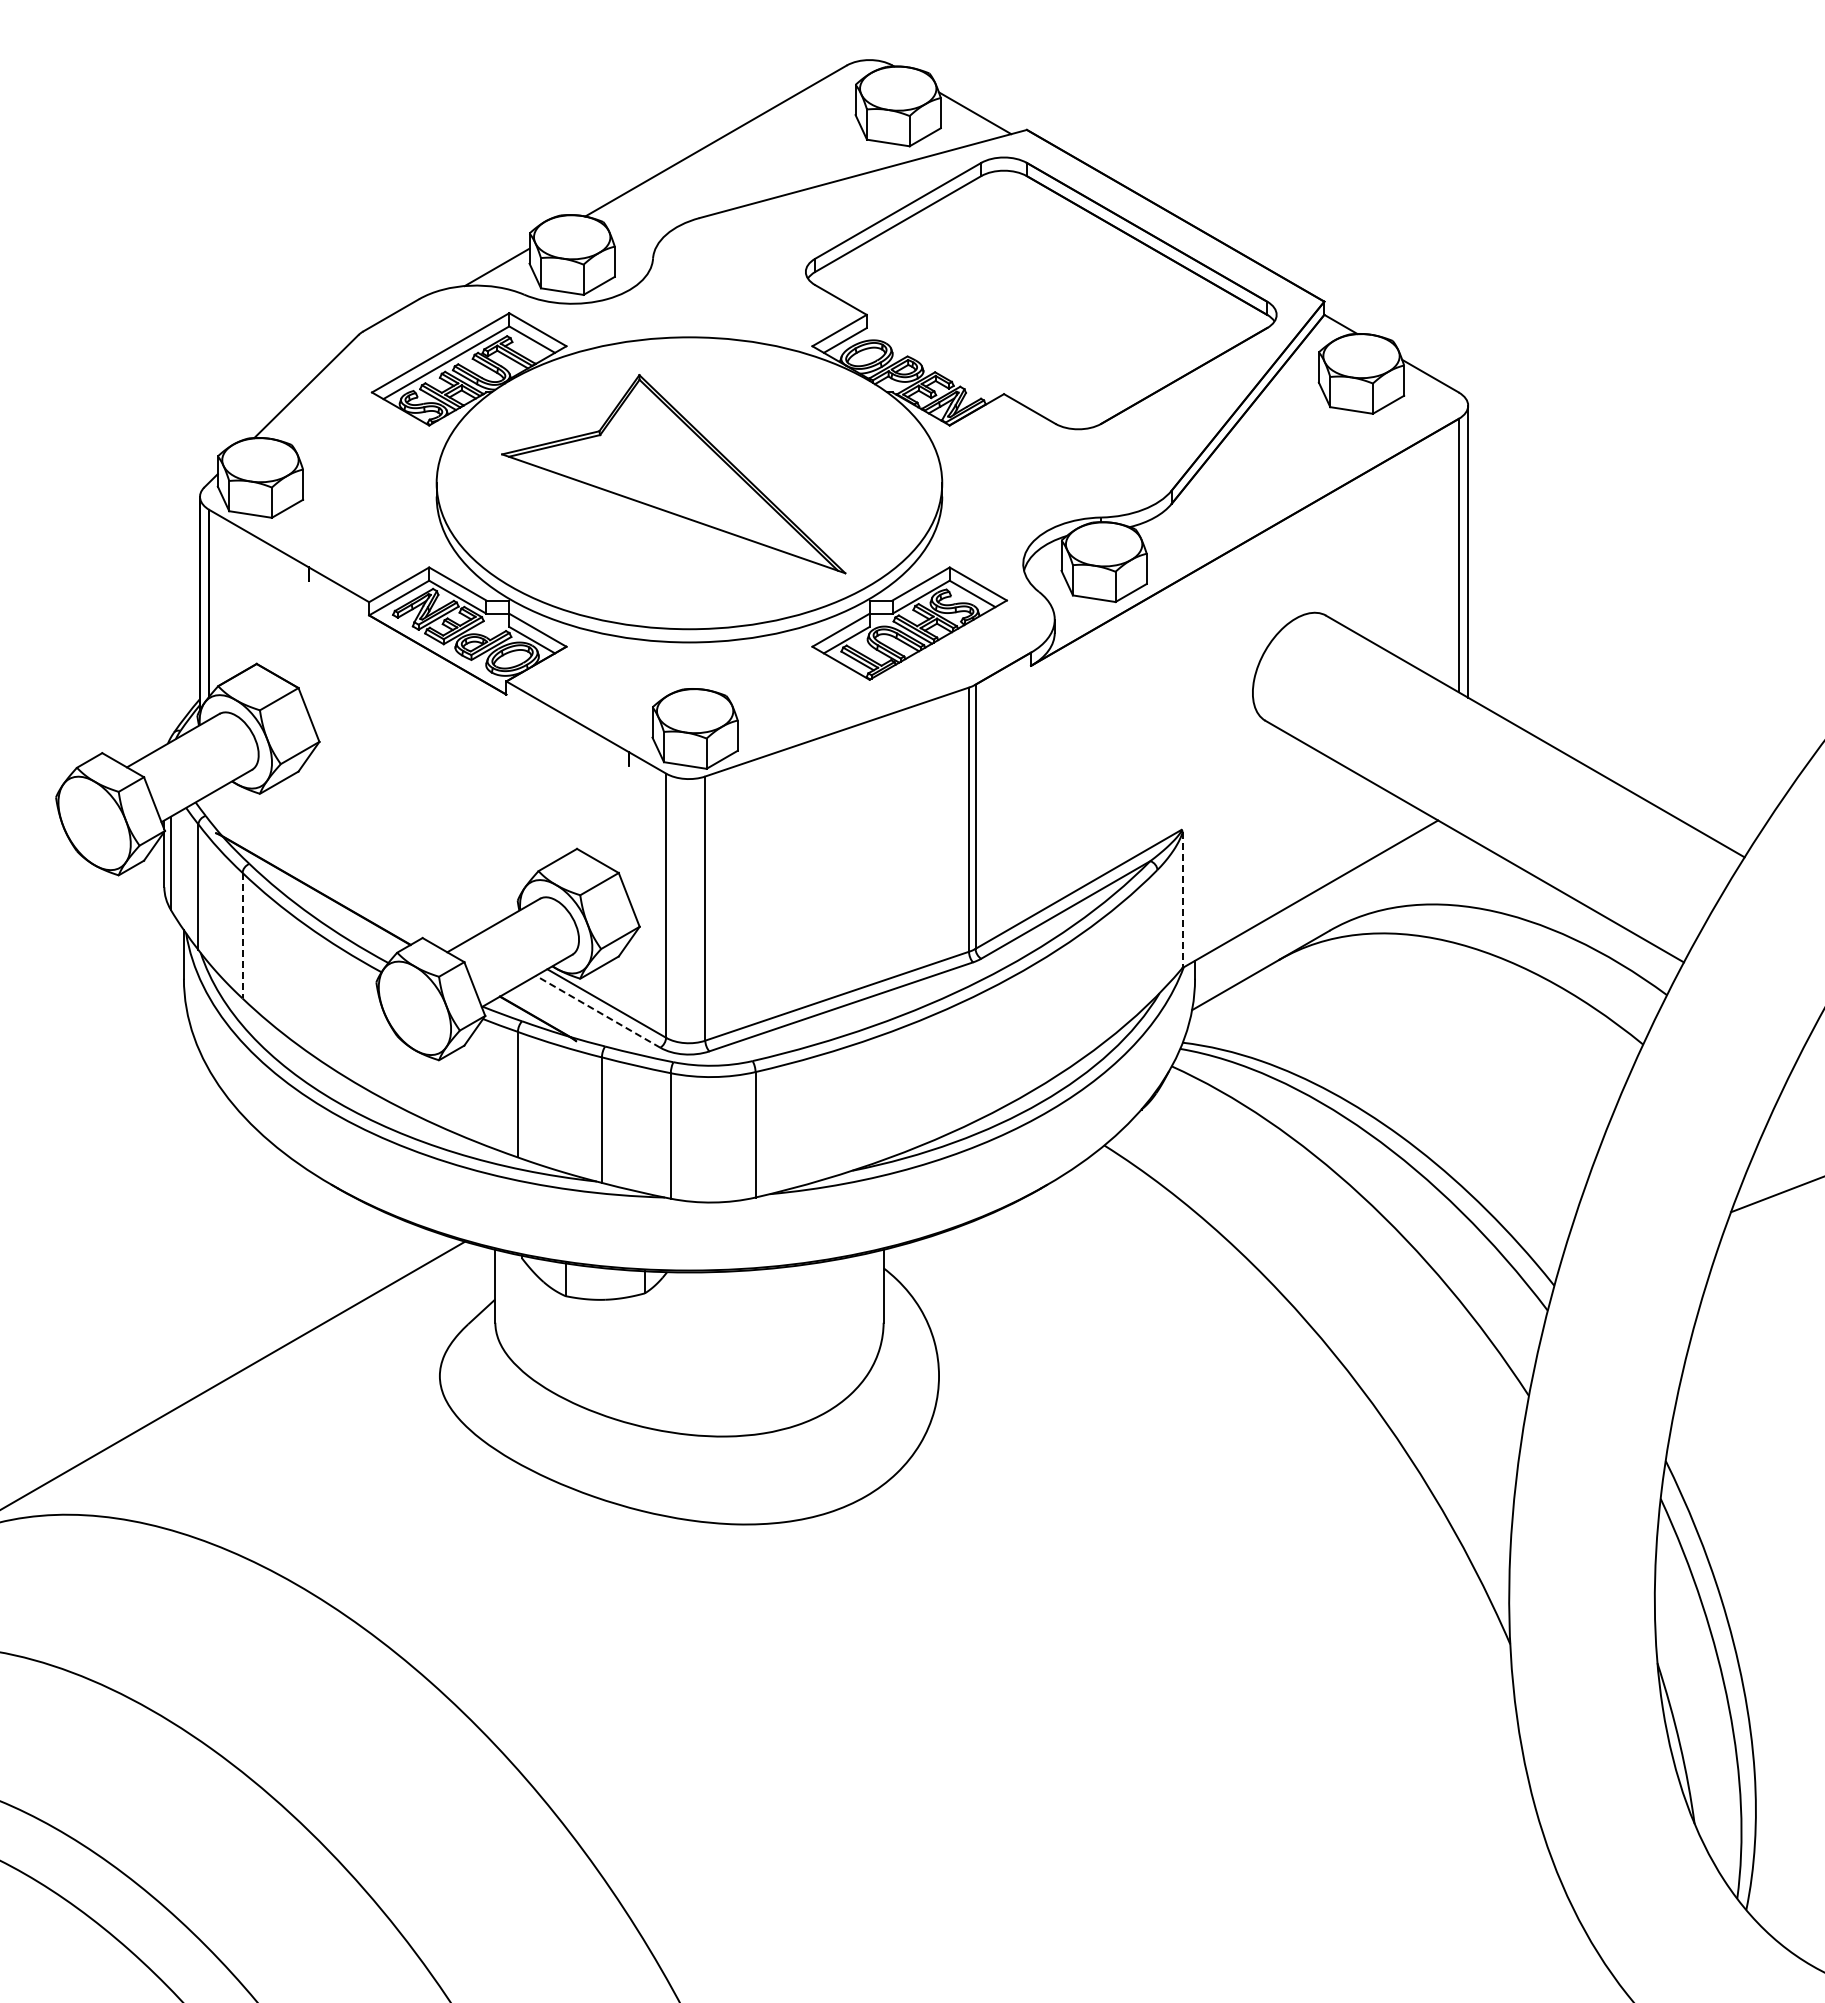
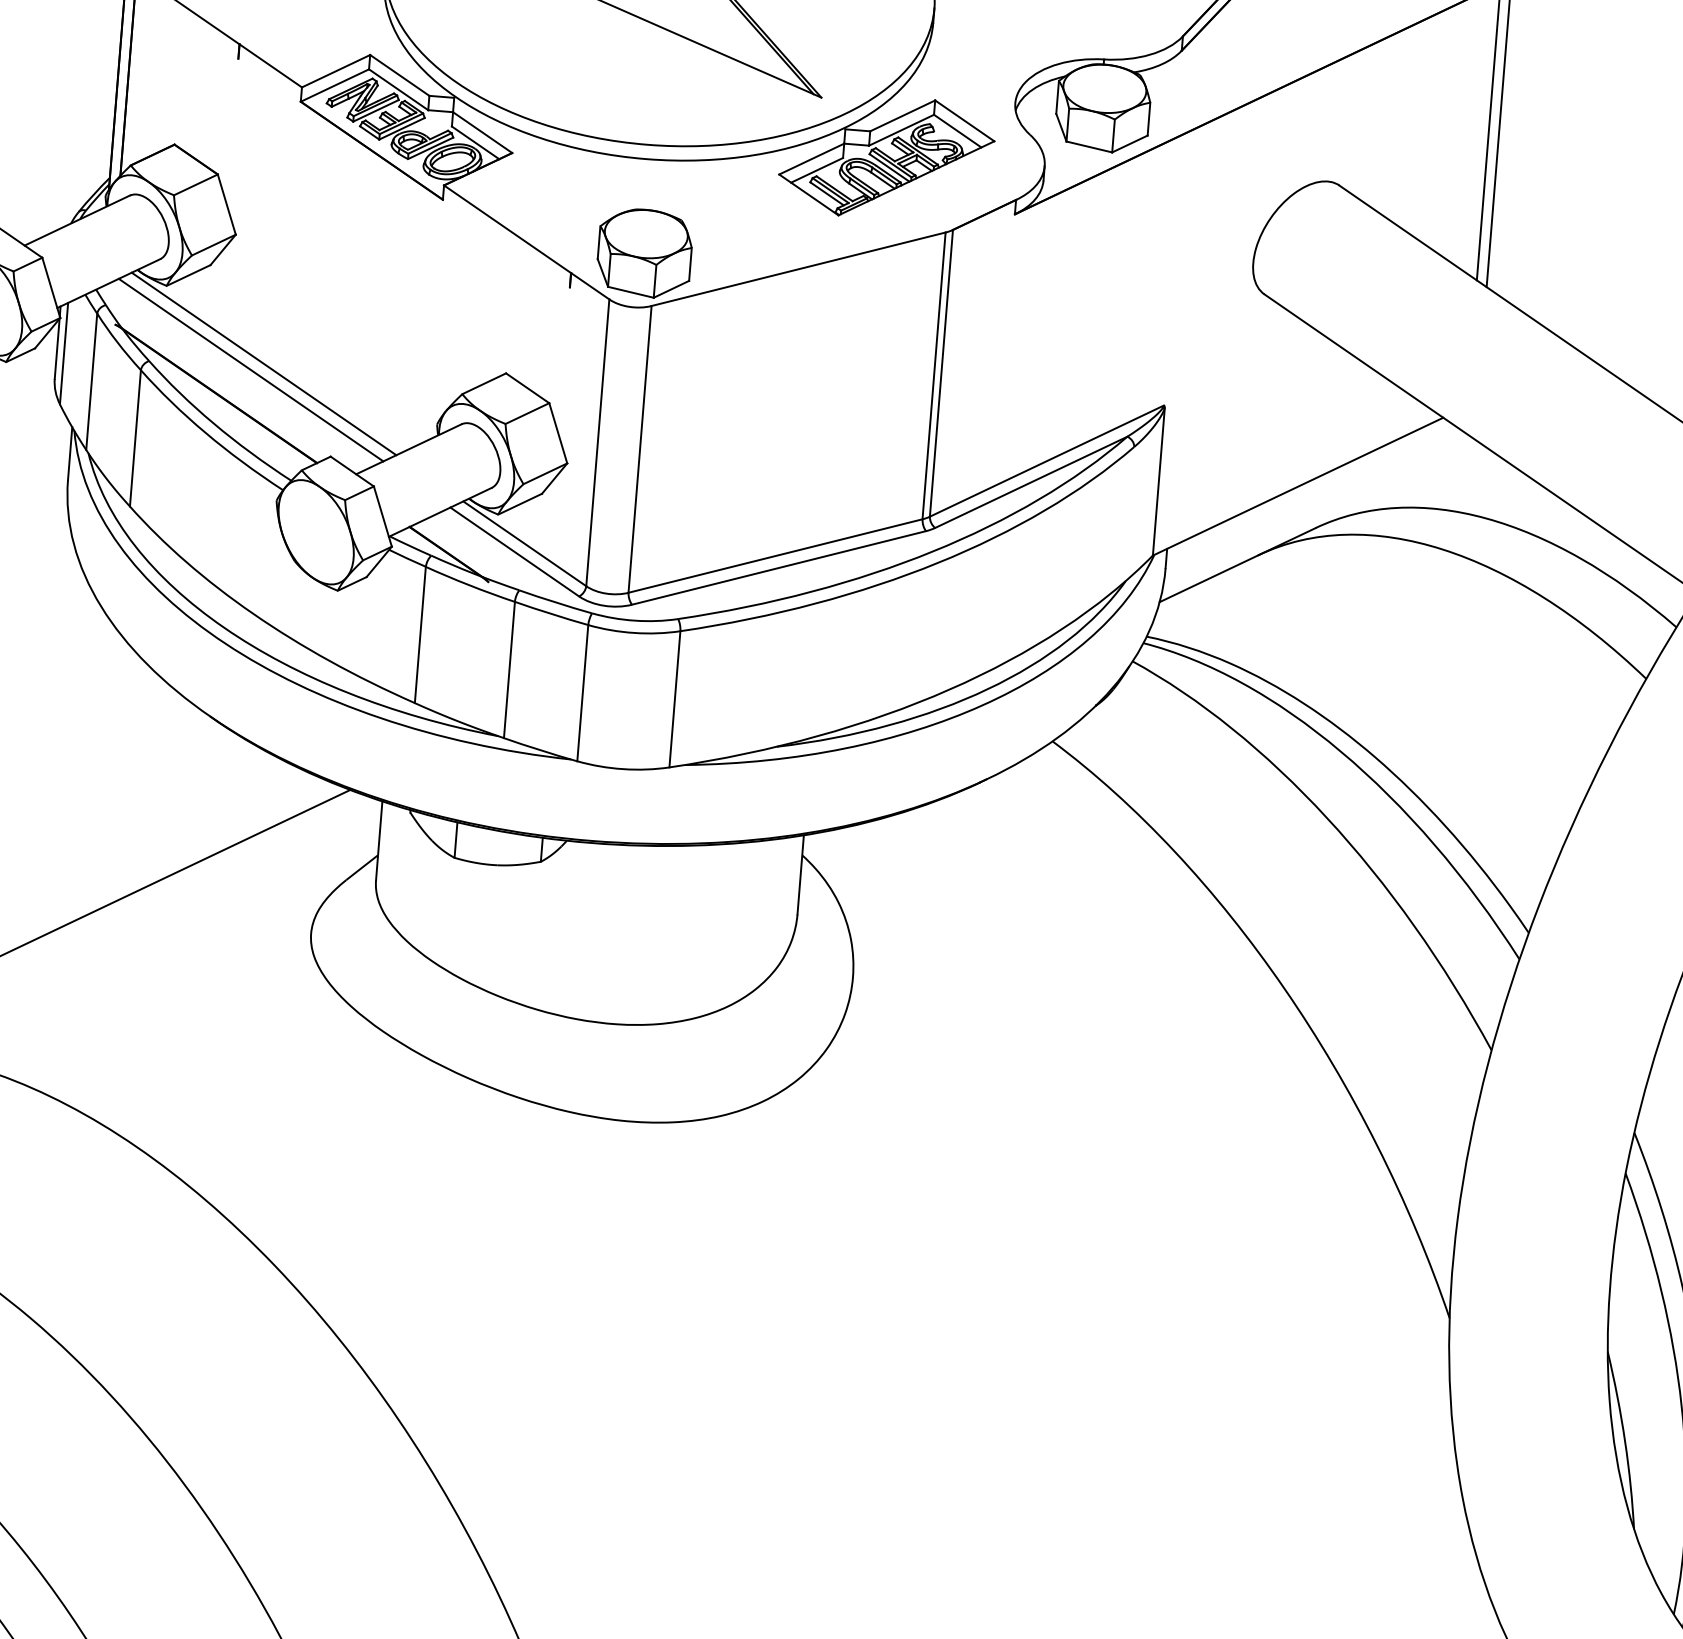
line: (354, 857) -> (263, 363), added
line: (343, 864) -> (251, 369), added
line: (1182, 900) -> (1158, 482), dashed -> solid
line: (242, 935) -> (135, 438), dashed -> solid
line: (598, 1011) -> (515, 551), dashed -> solid

